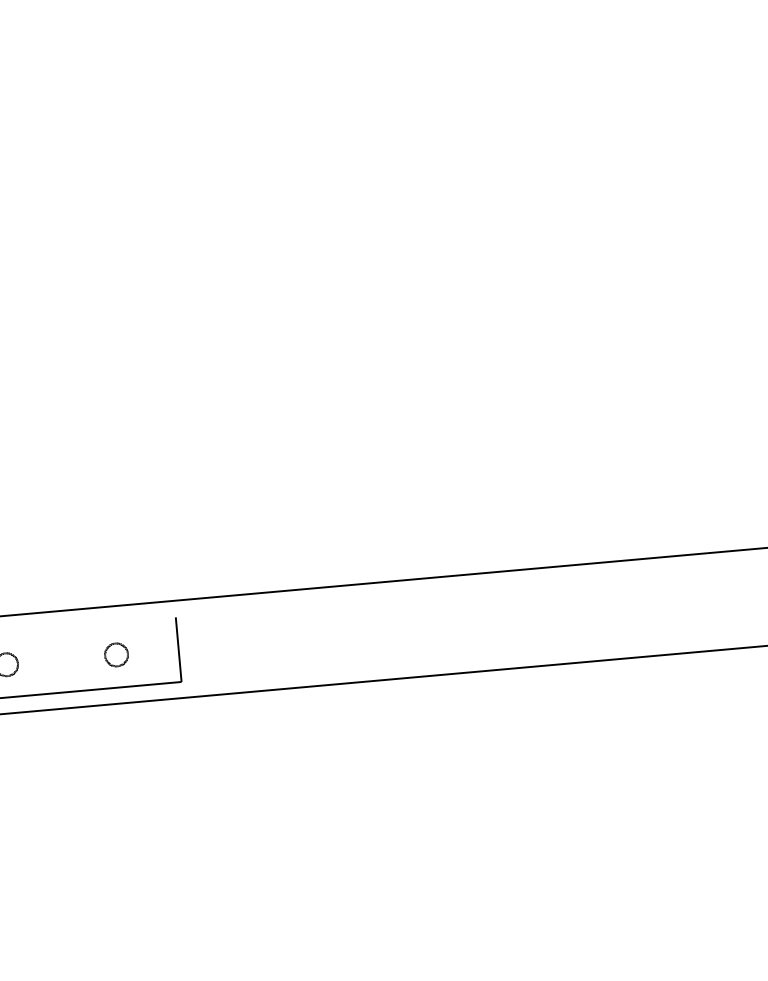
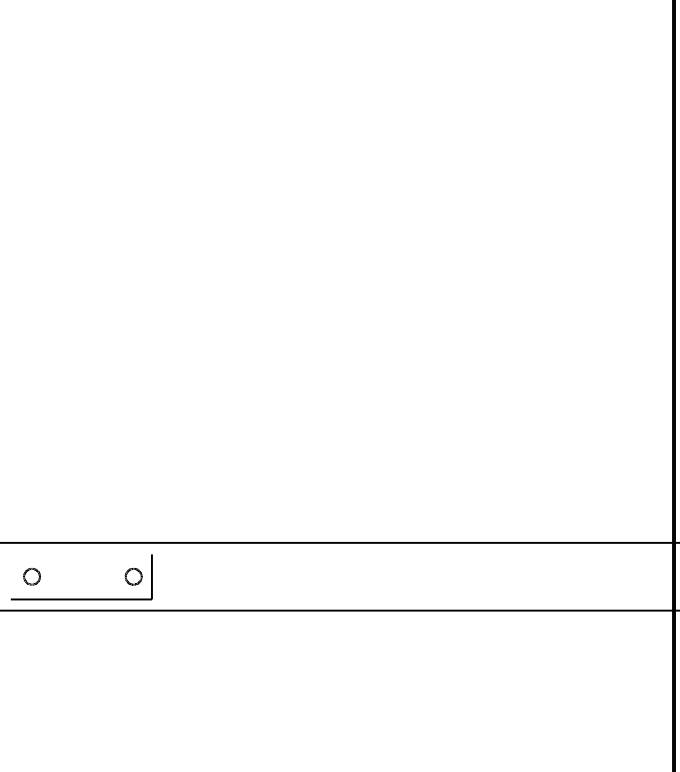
part: (116, 654) -> (133, 576), moved

